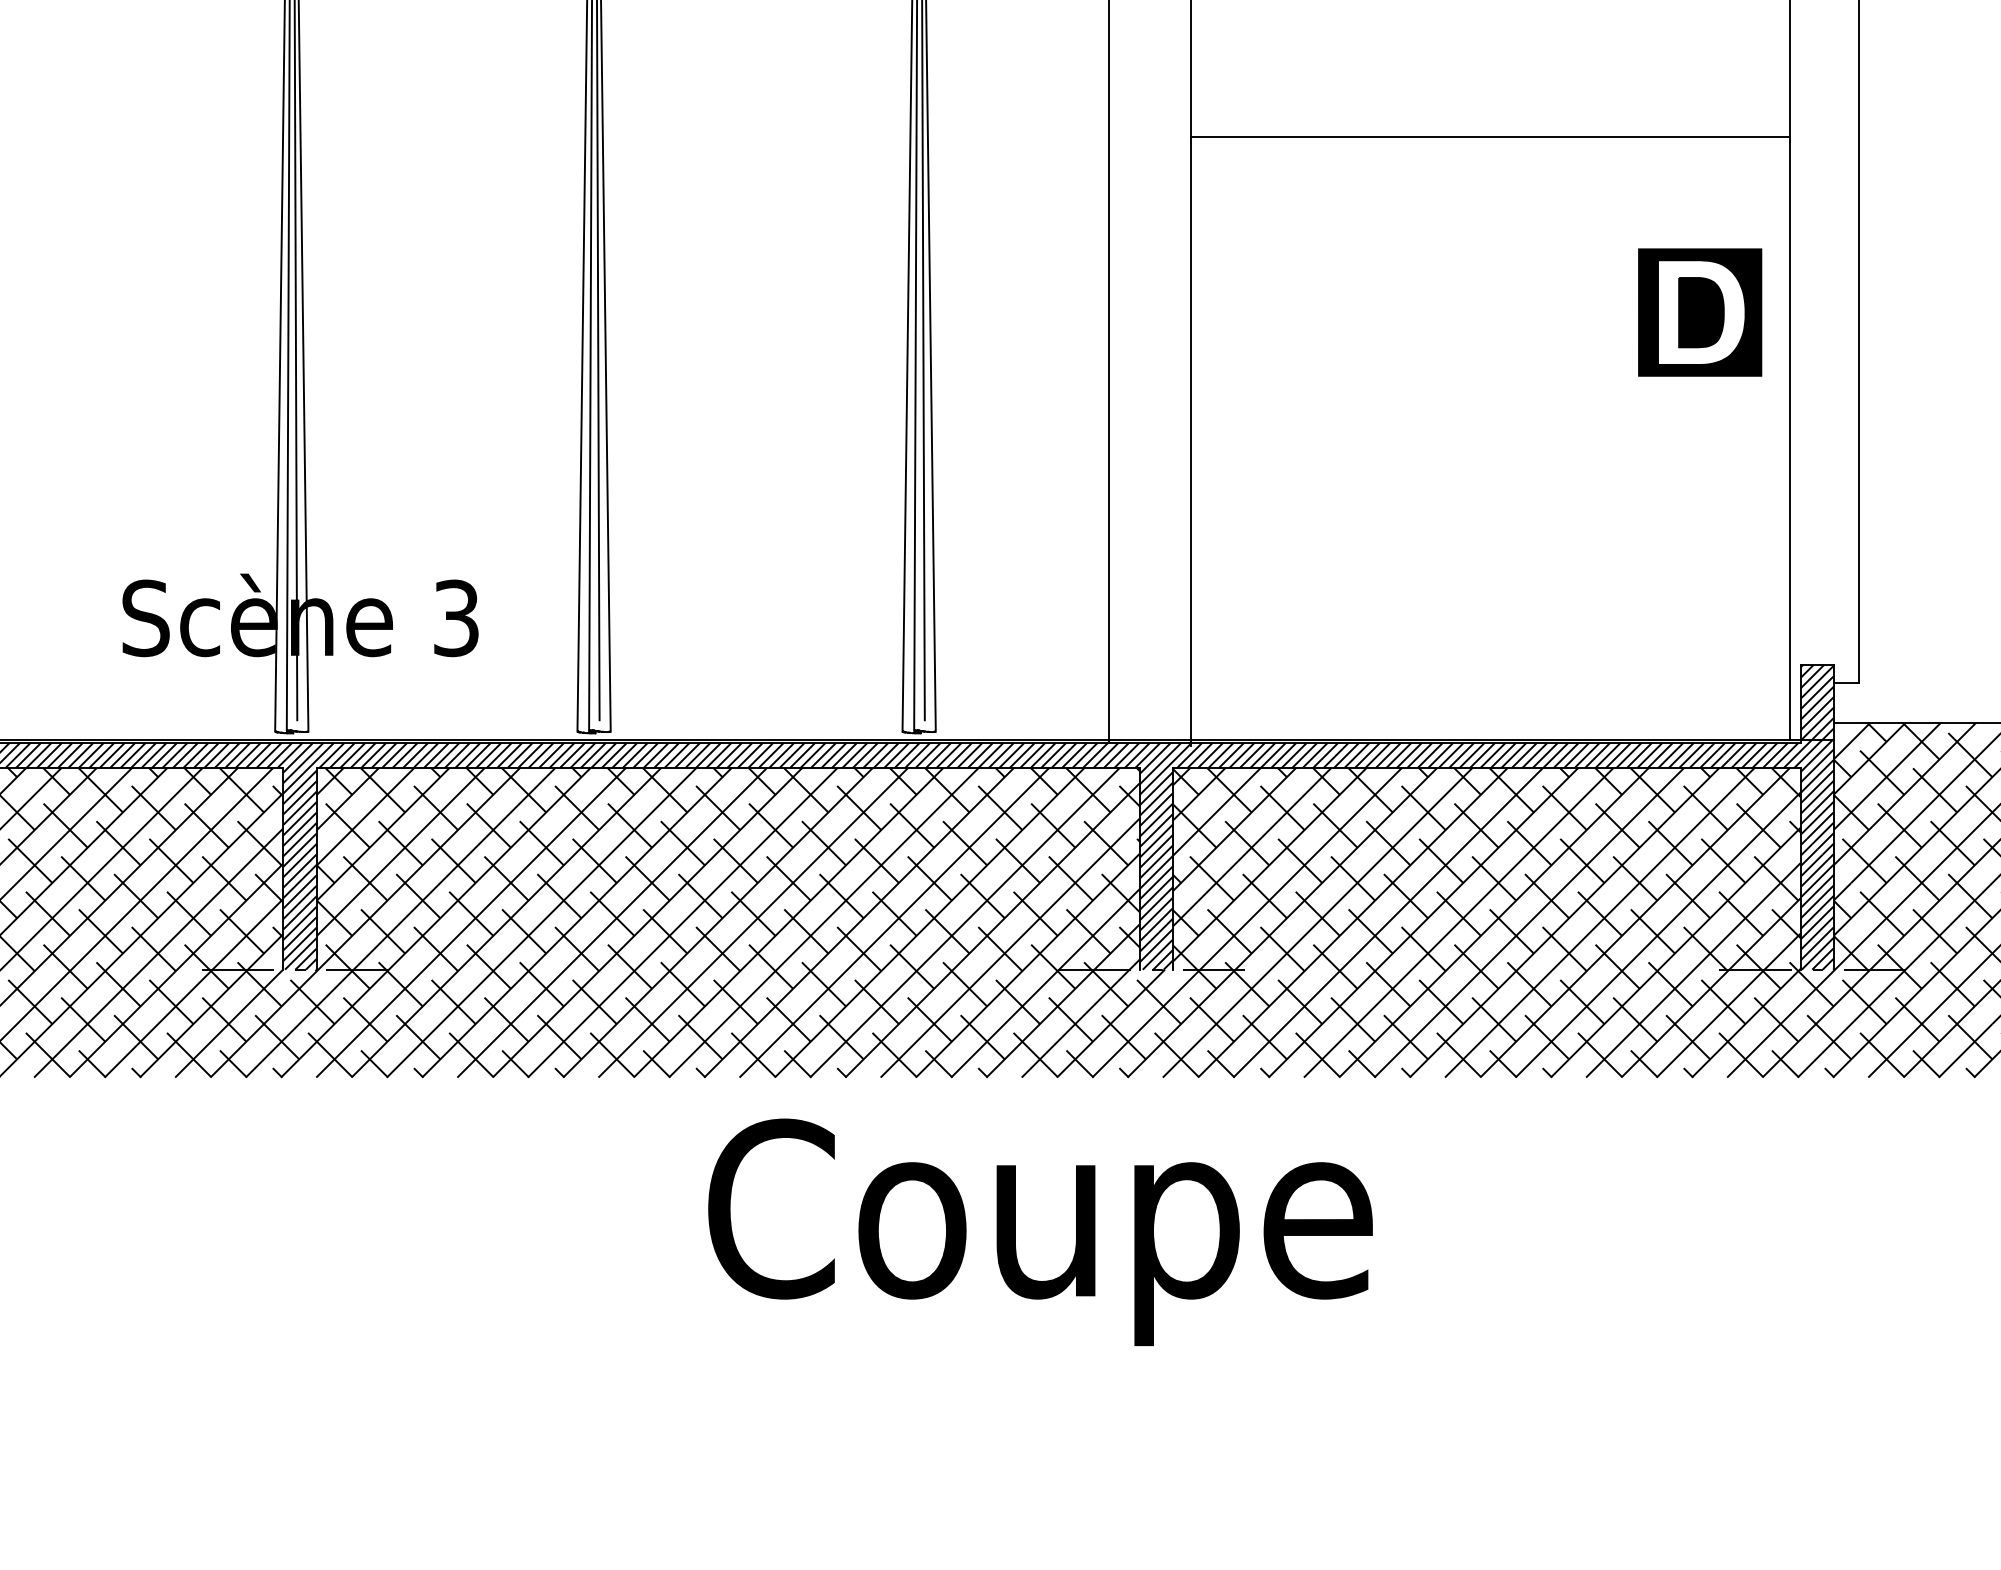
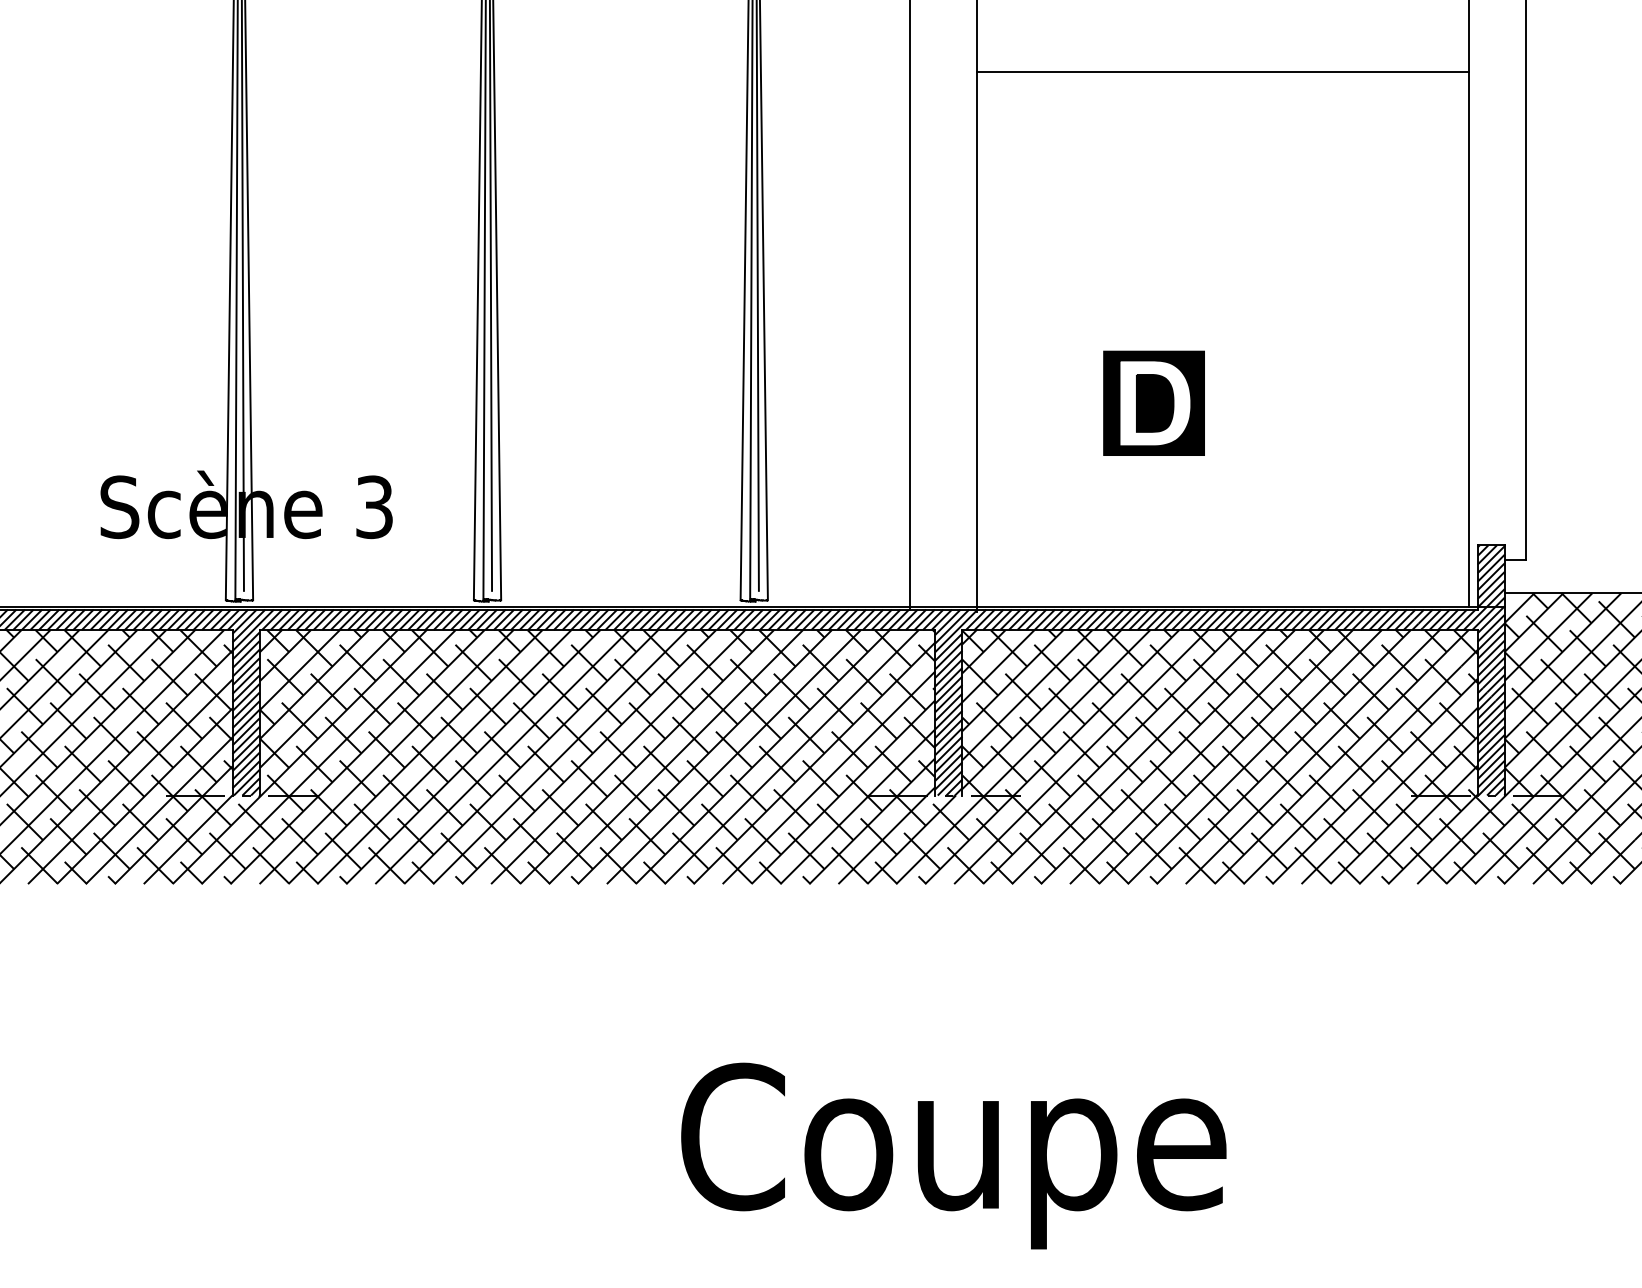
line: (1489, 137) -> (1222, 72), moved
part: (1699, 311) -> (1153, 402), moved
text: (1040, 1231) -> (953, 1155), moved

